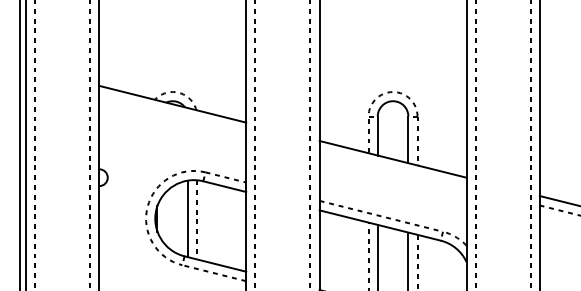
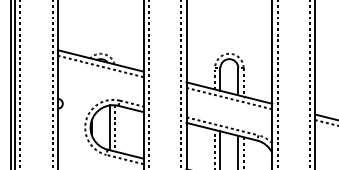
line: (172, 113) -> (100, 66), added
line: (393, 168) -> (229, 98), added

